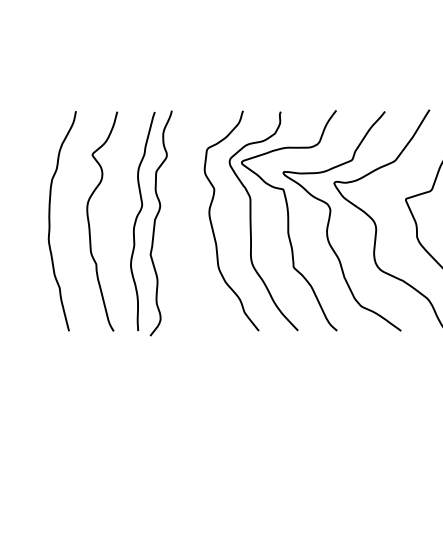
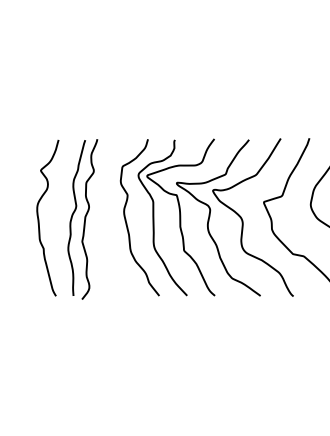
curve: (51, 220) -> (11, 217), removed

